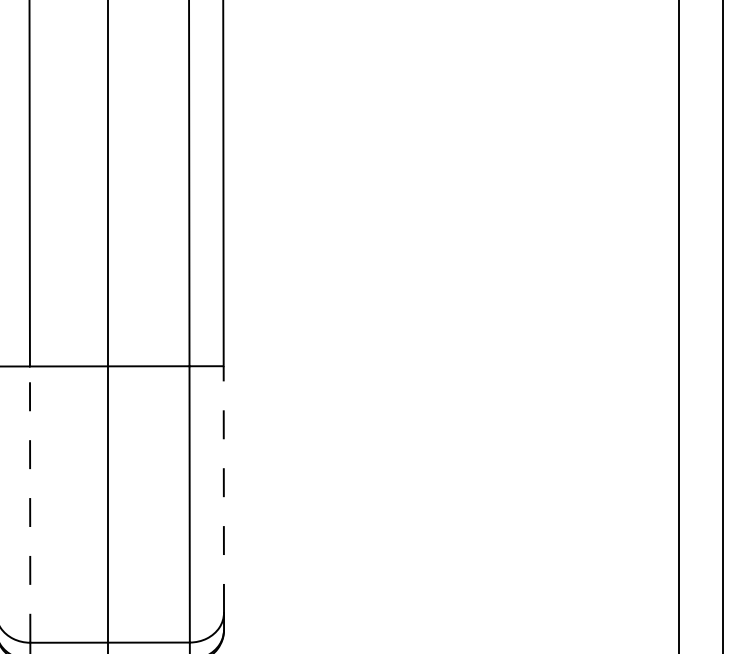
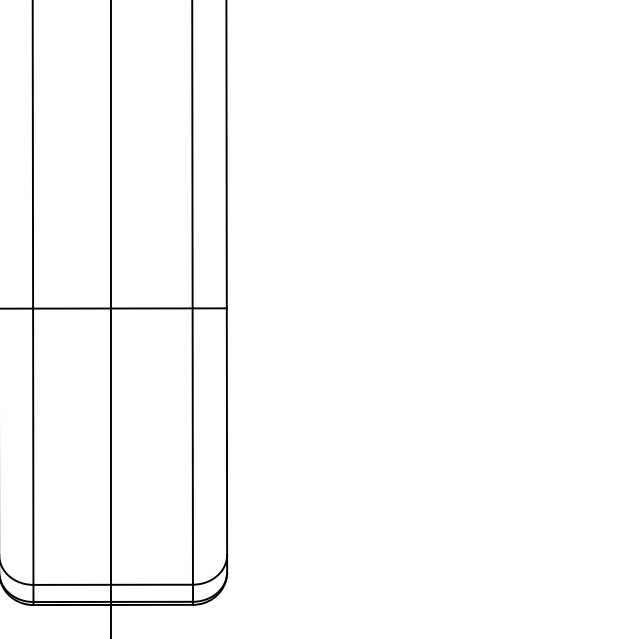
line: (223, 489) -> (226, 431), dashed -> solid
line: (30, 504) -> (33, 446), dashed -> solid

